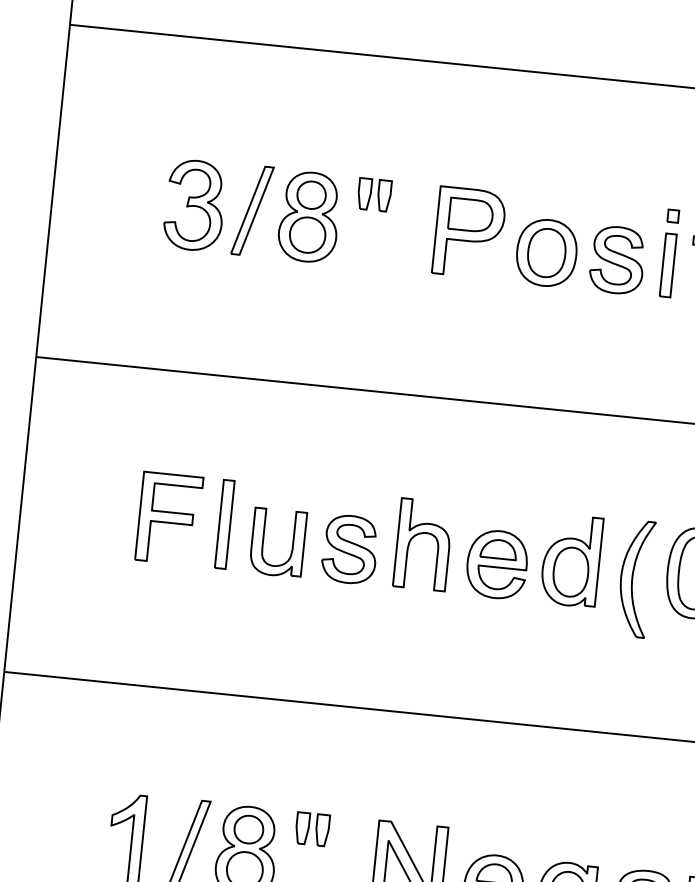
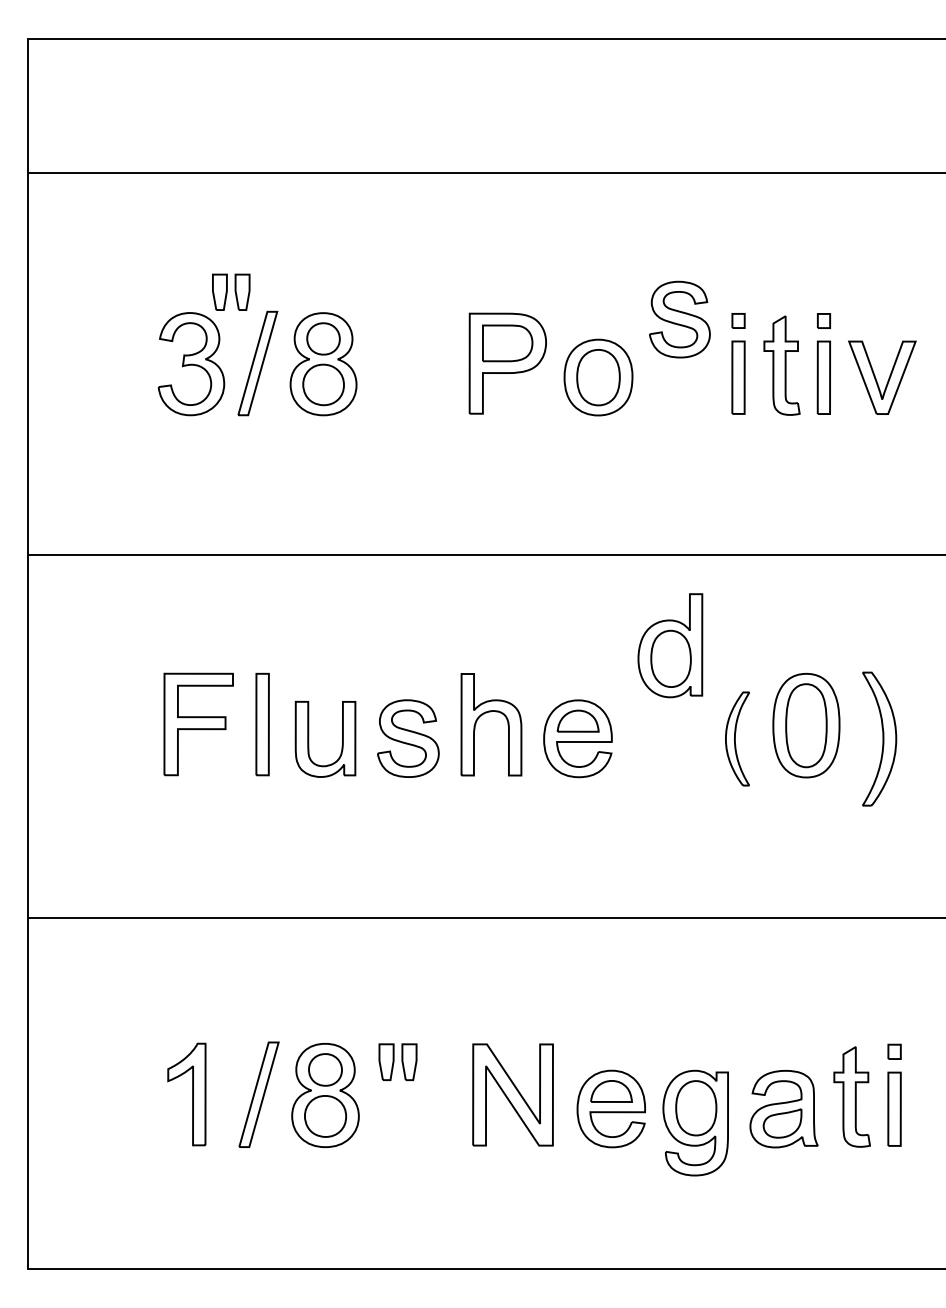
part: (374, 194) -> (231, 291), moved
part: (617, 260) -> (679, 319), moved
part: (571, 560) -> (670, 645), moved
part: (635, 578) -> (737, 738), size x0.7

